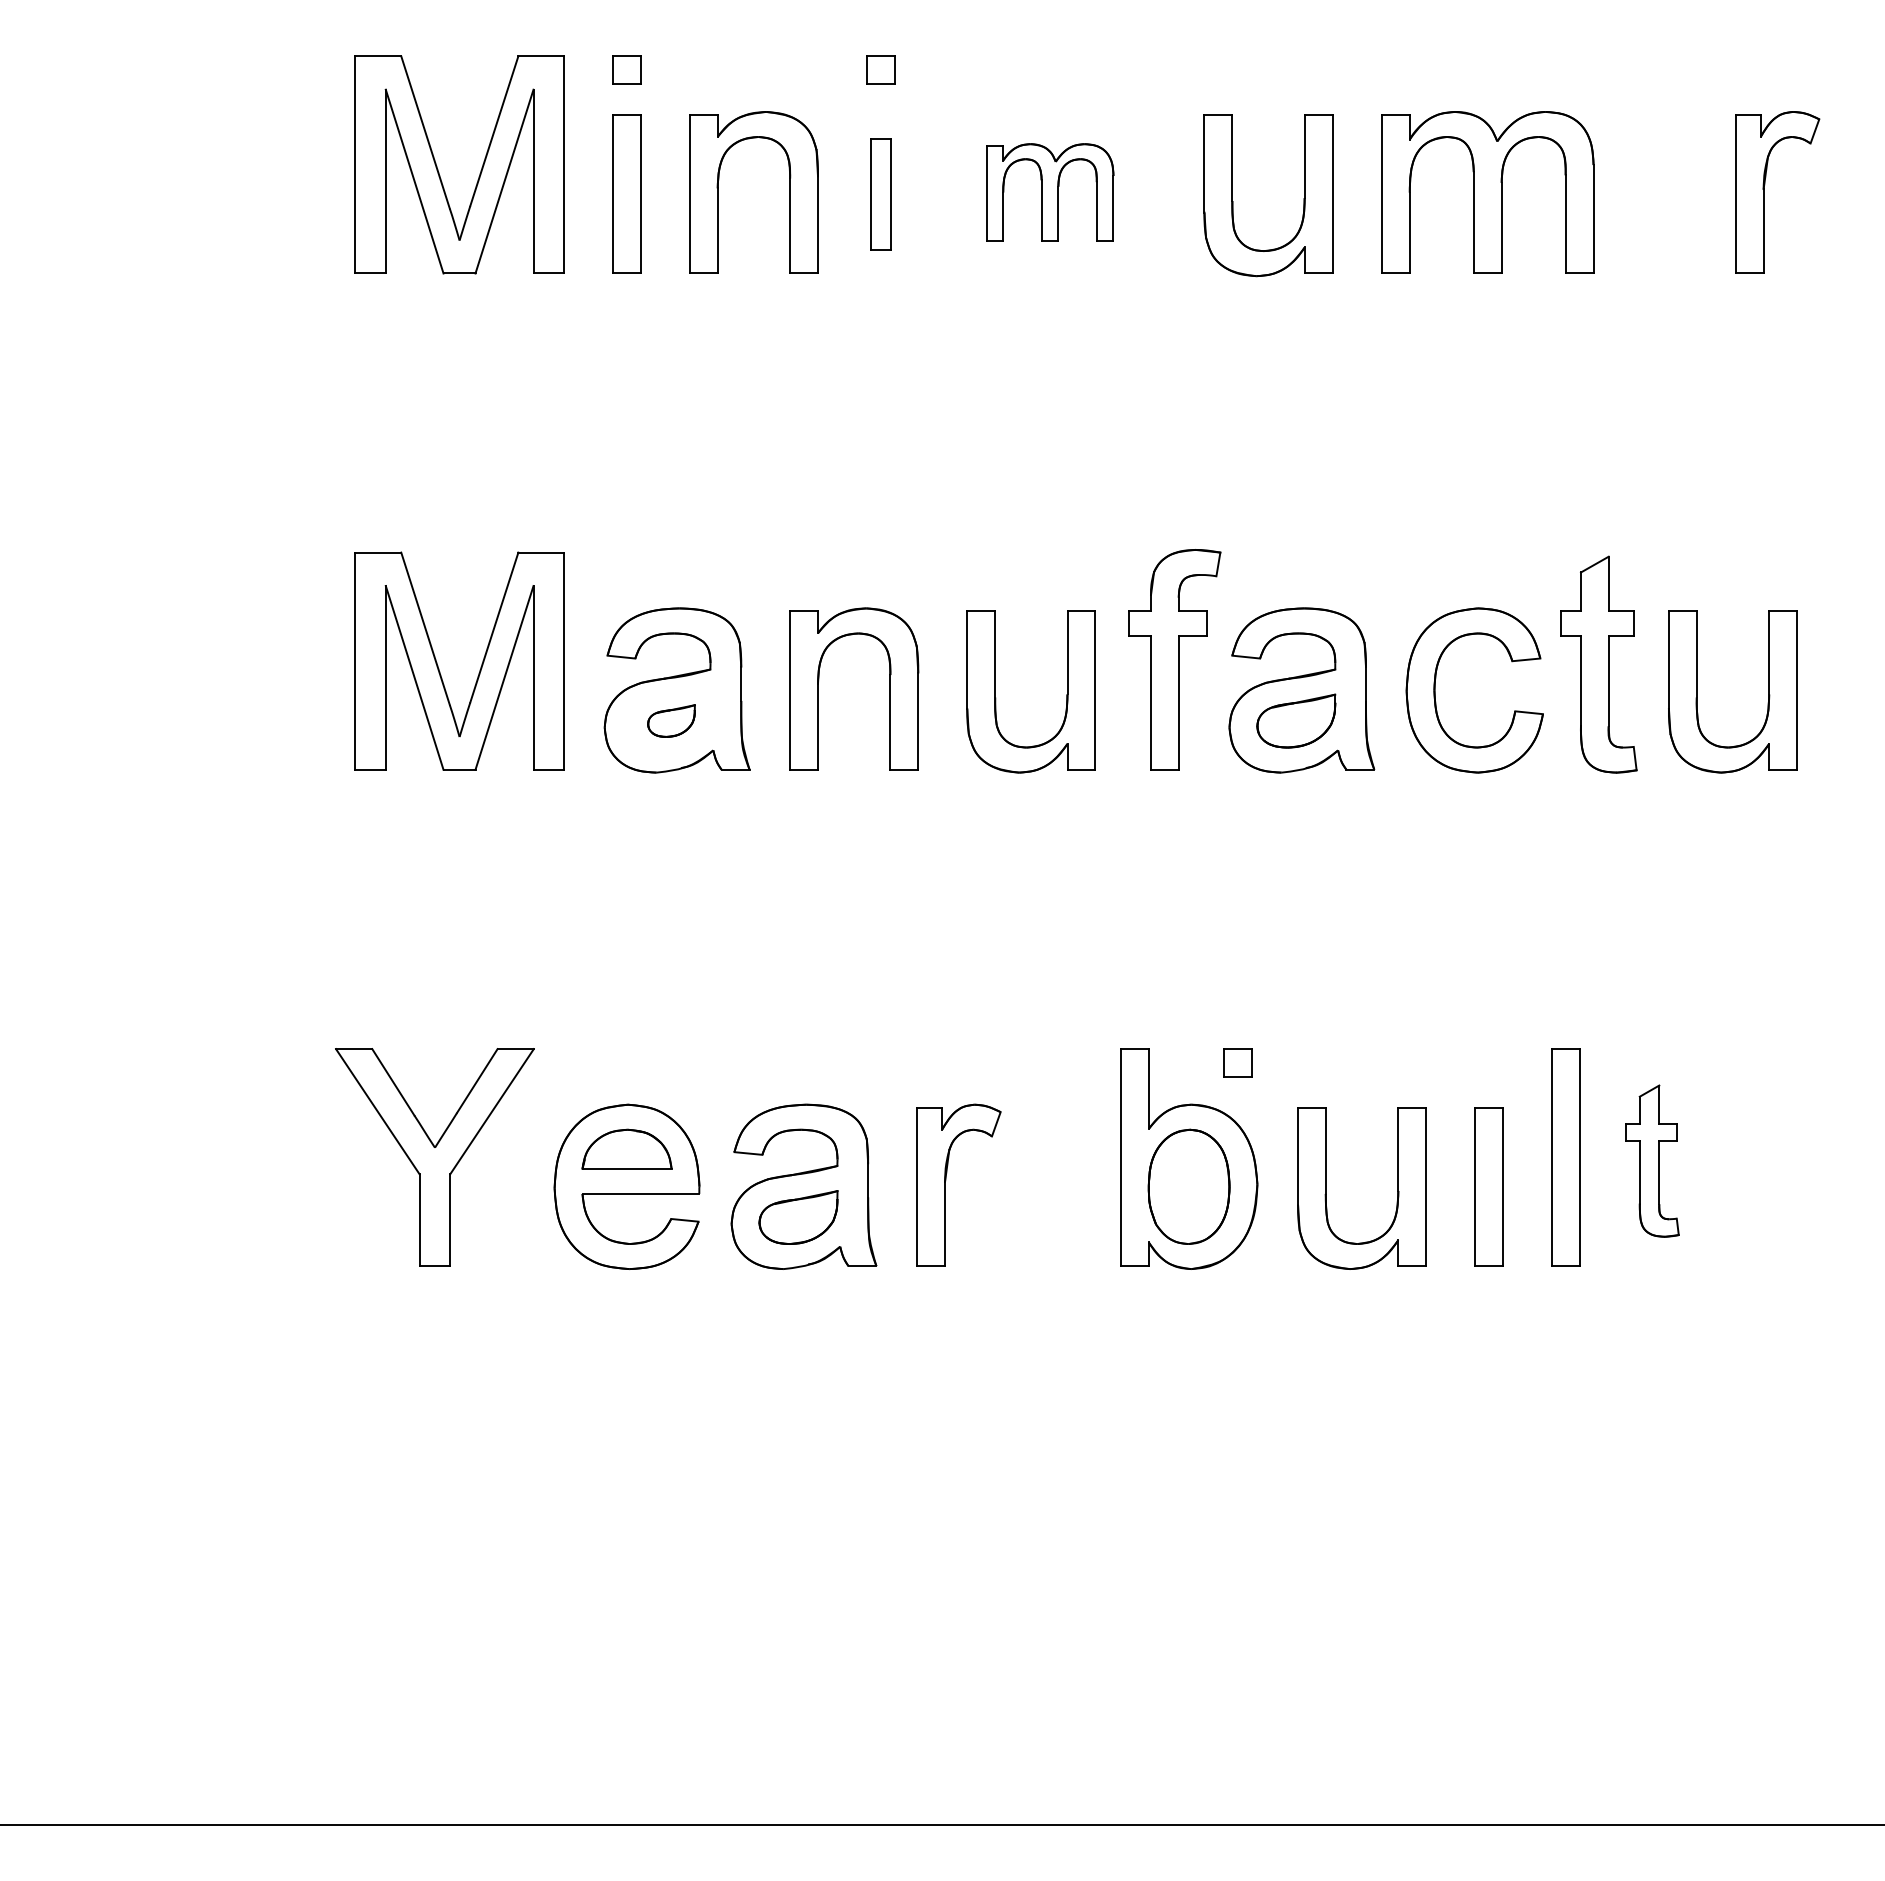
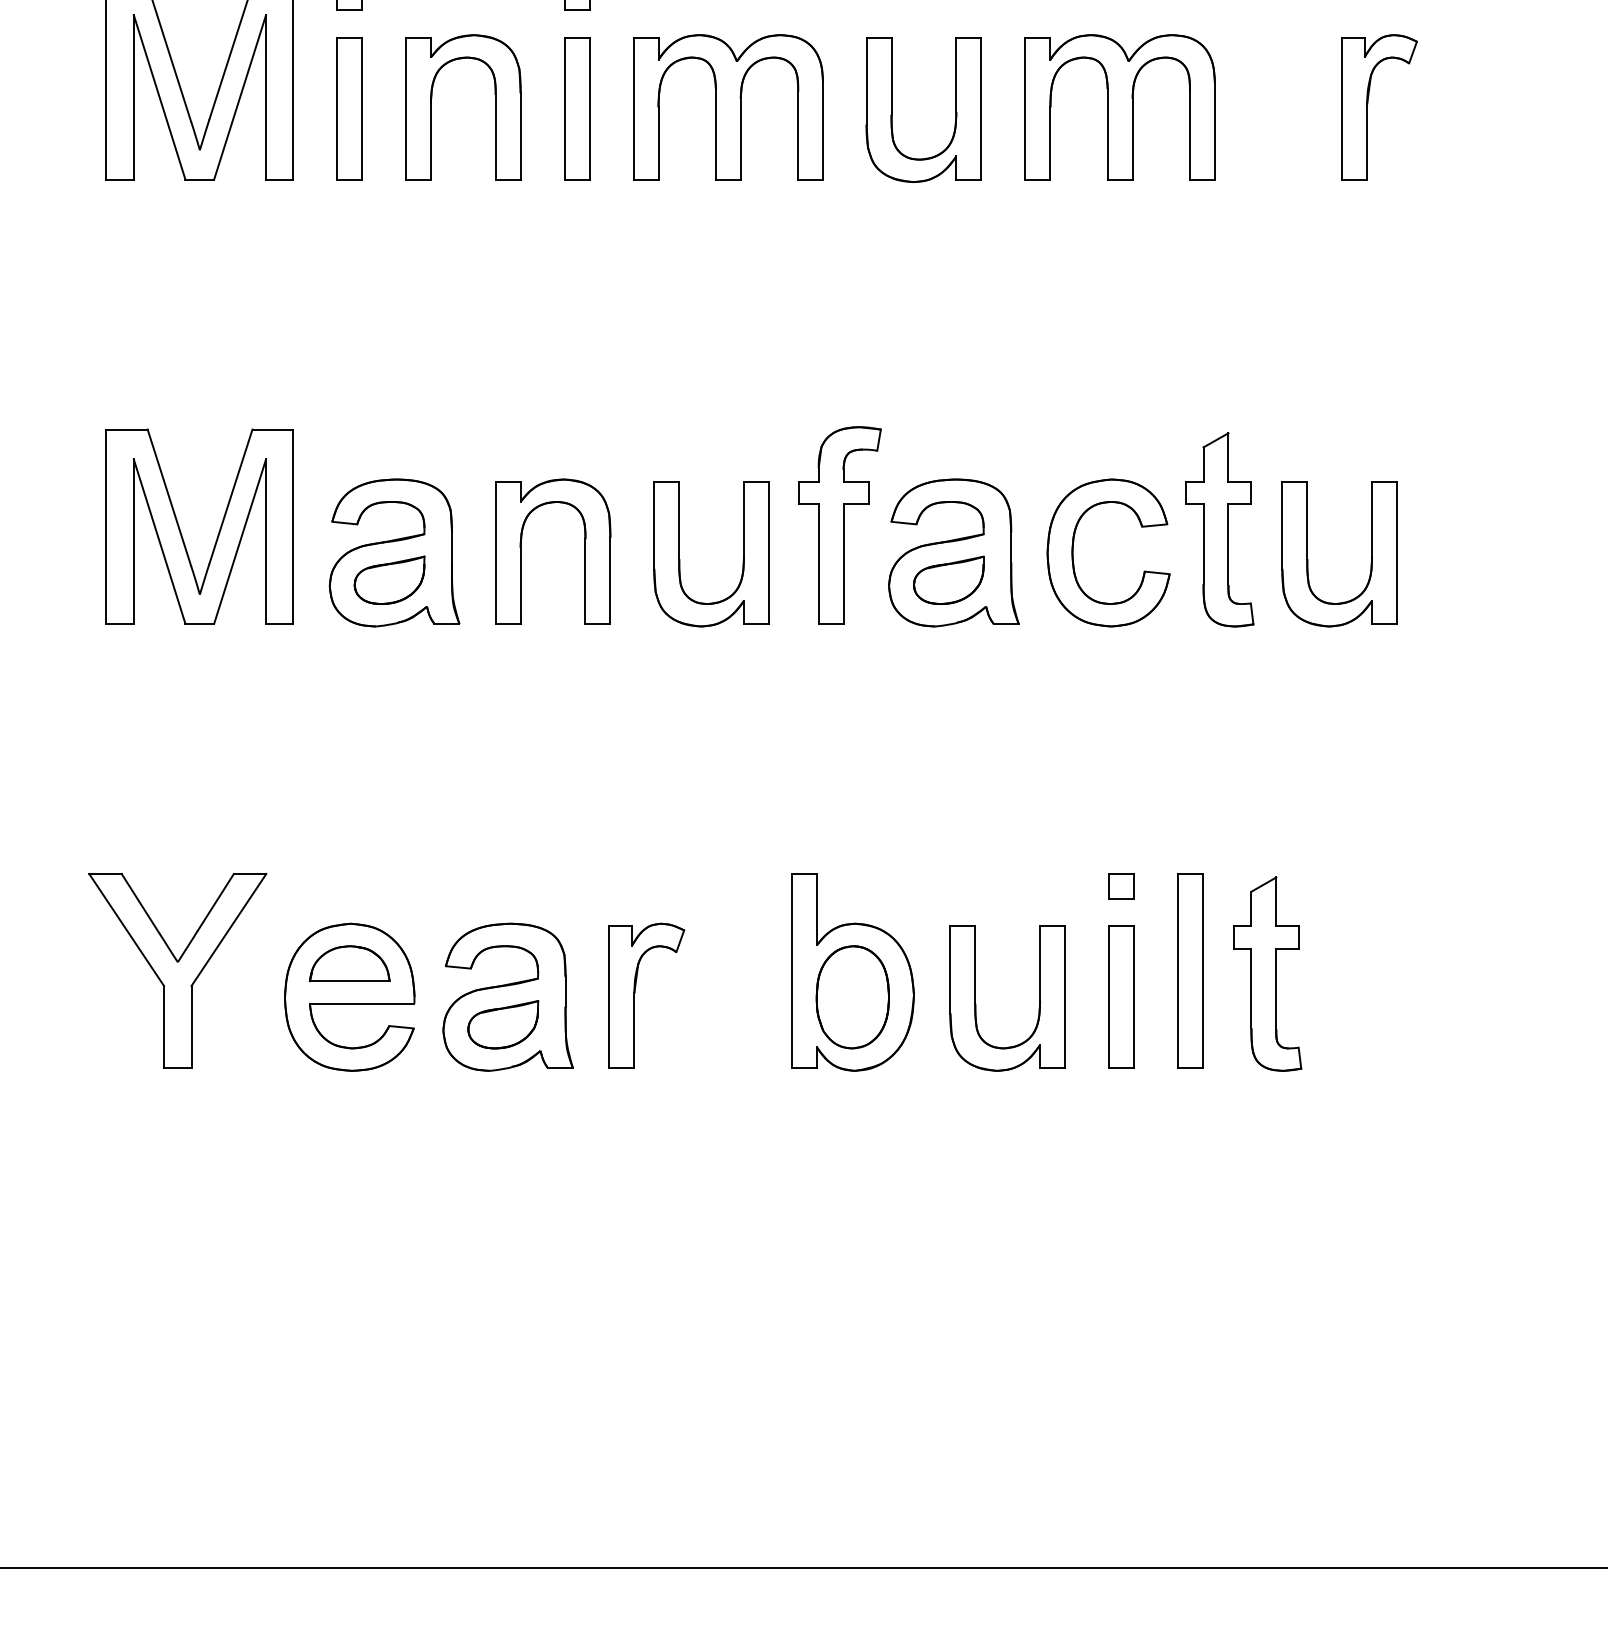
part: (1049, 192) -> (727, 107), size x1.67
part: (880, 193) -> (576, 108), size x1.43
part: (671, 720) -> (389, 579), size x1.67
part: (1237, 1062) -> (1120, 885), moved
part: (1652, 1161) -> (1267, 974), size x1.43

